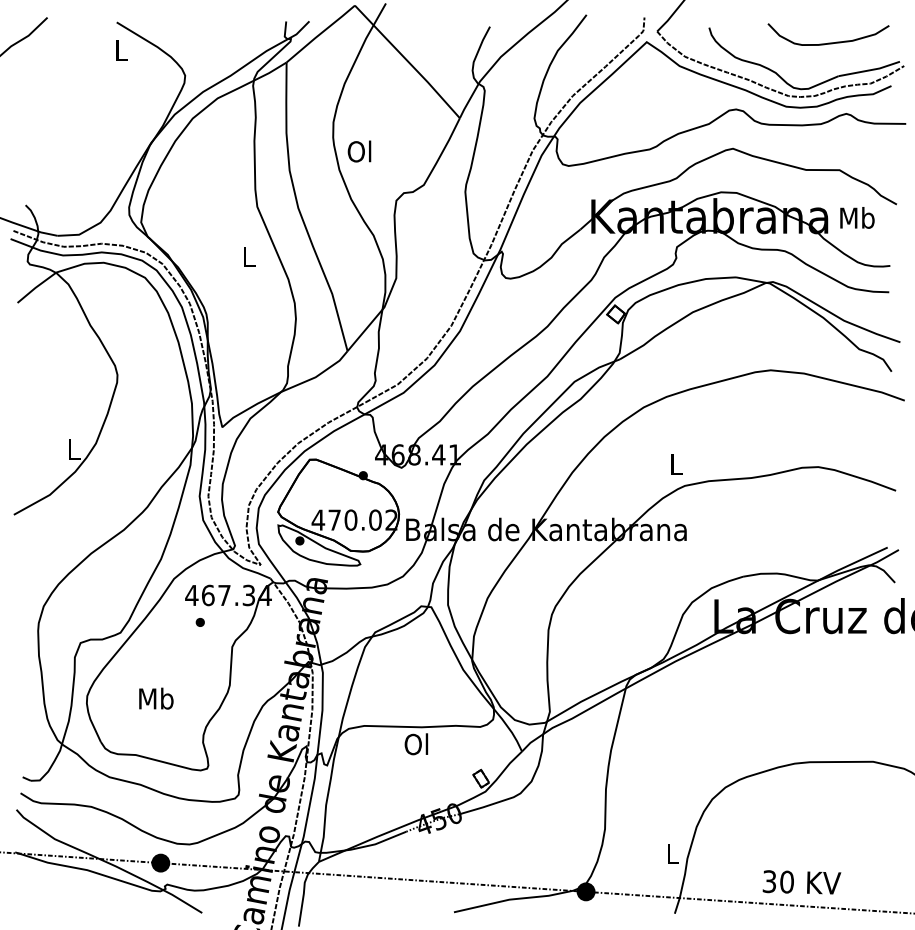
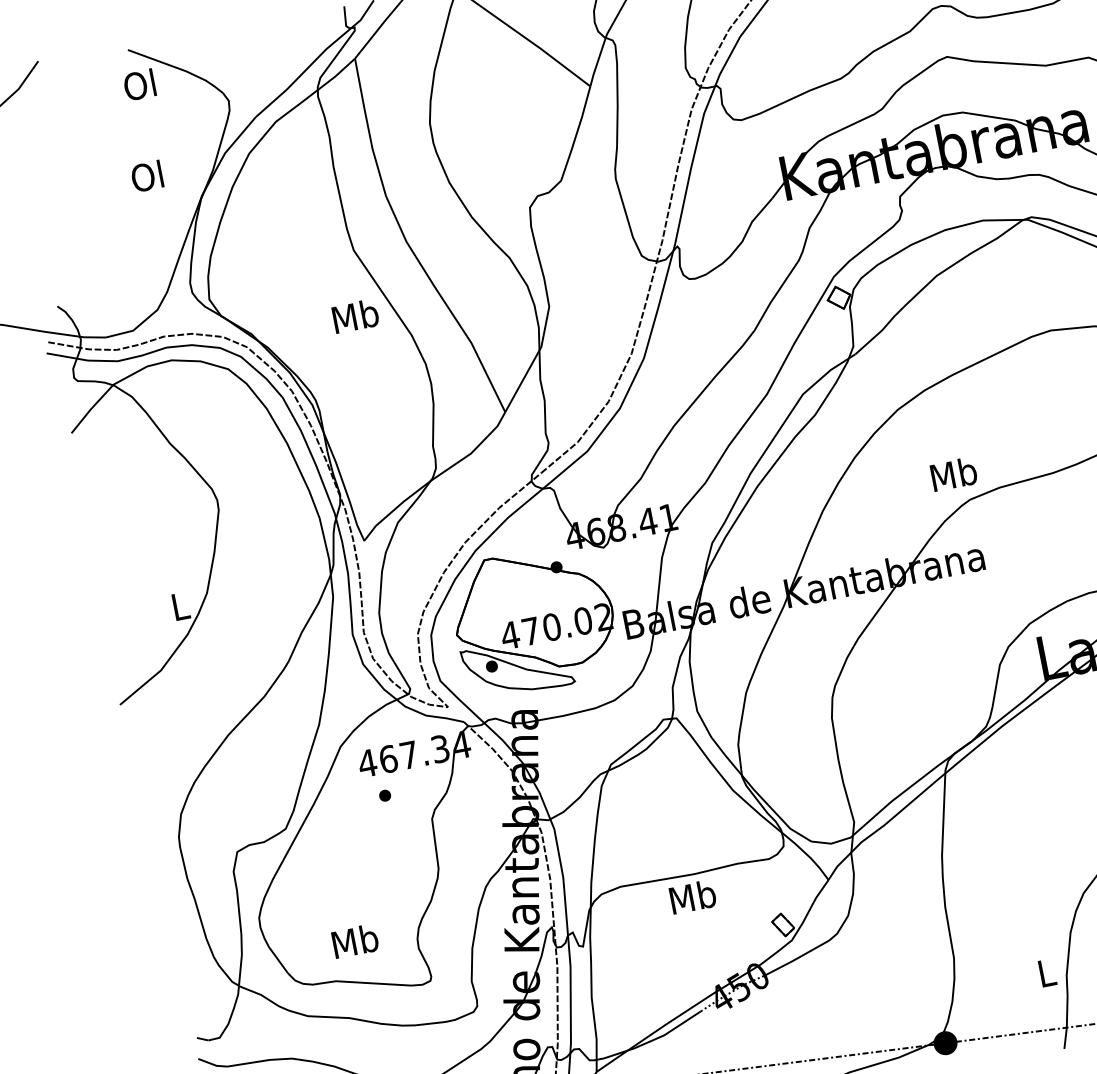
text: (119, 50) -> (138, 85), L -> Ol
text: (359, 151) -> (147, 176), moved
text: (248, 256) -> (354, 316), L -> Mb
text: (676, 464) -> (953, 474), L -> Mb
text: (156, 698) -> (355, 940), moved
text: (417, 744) -> (693, 897), Ol -> Mb

